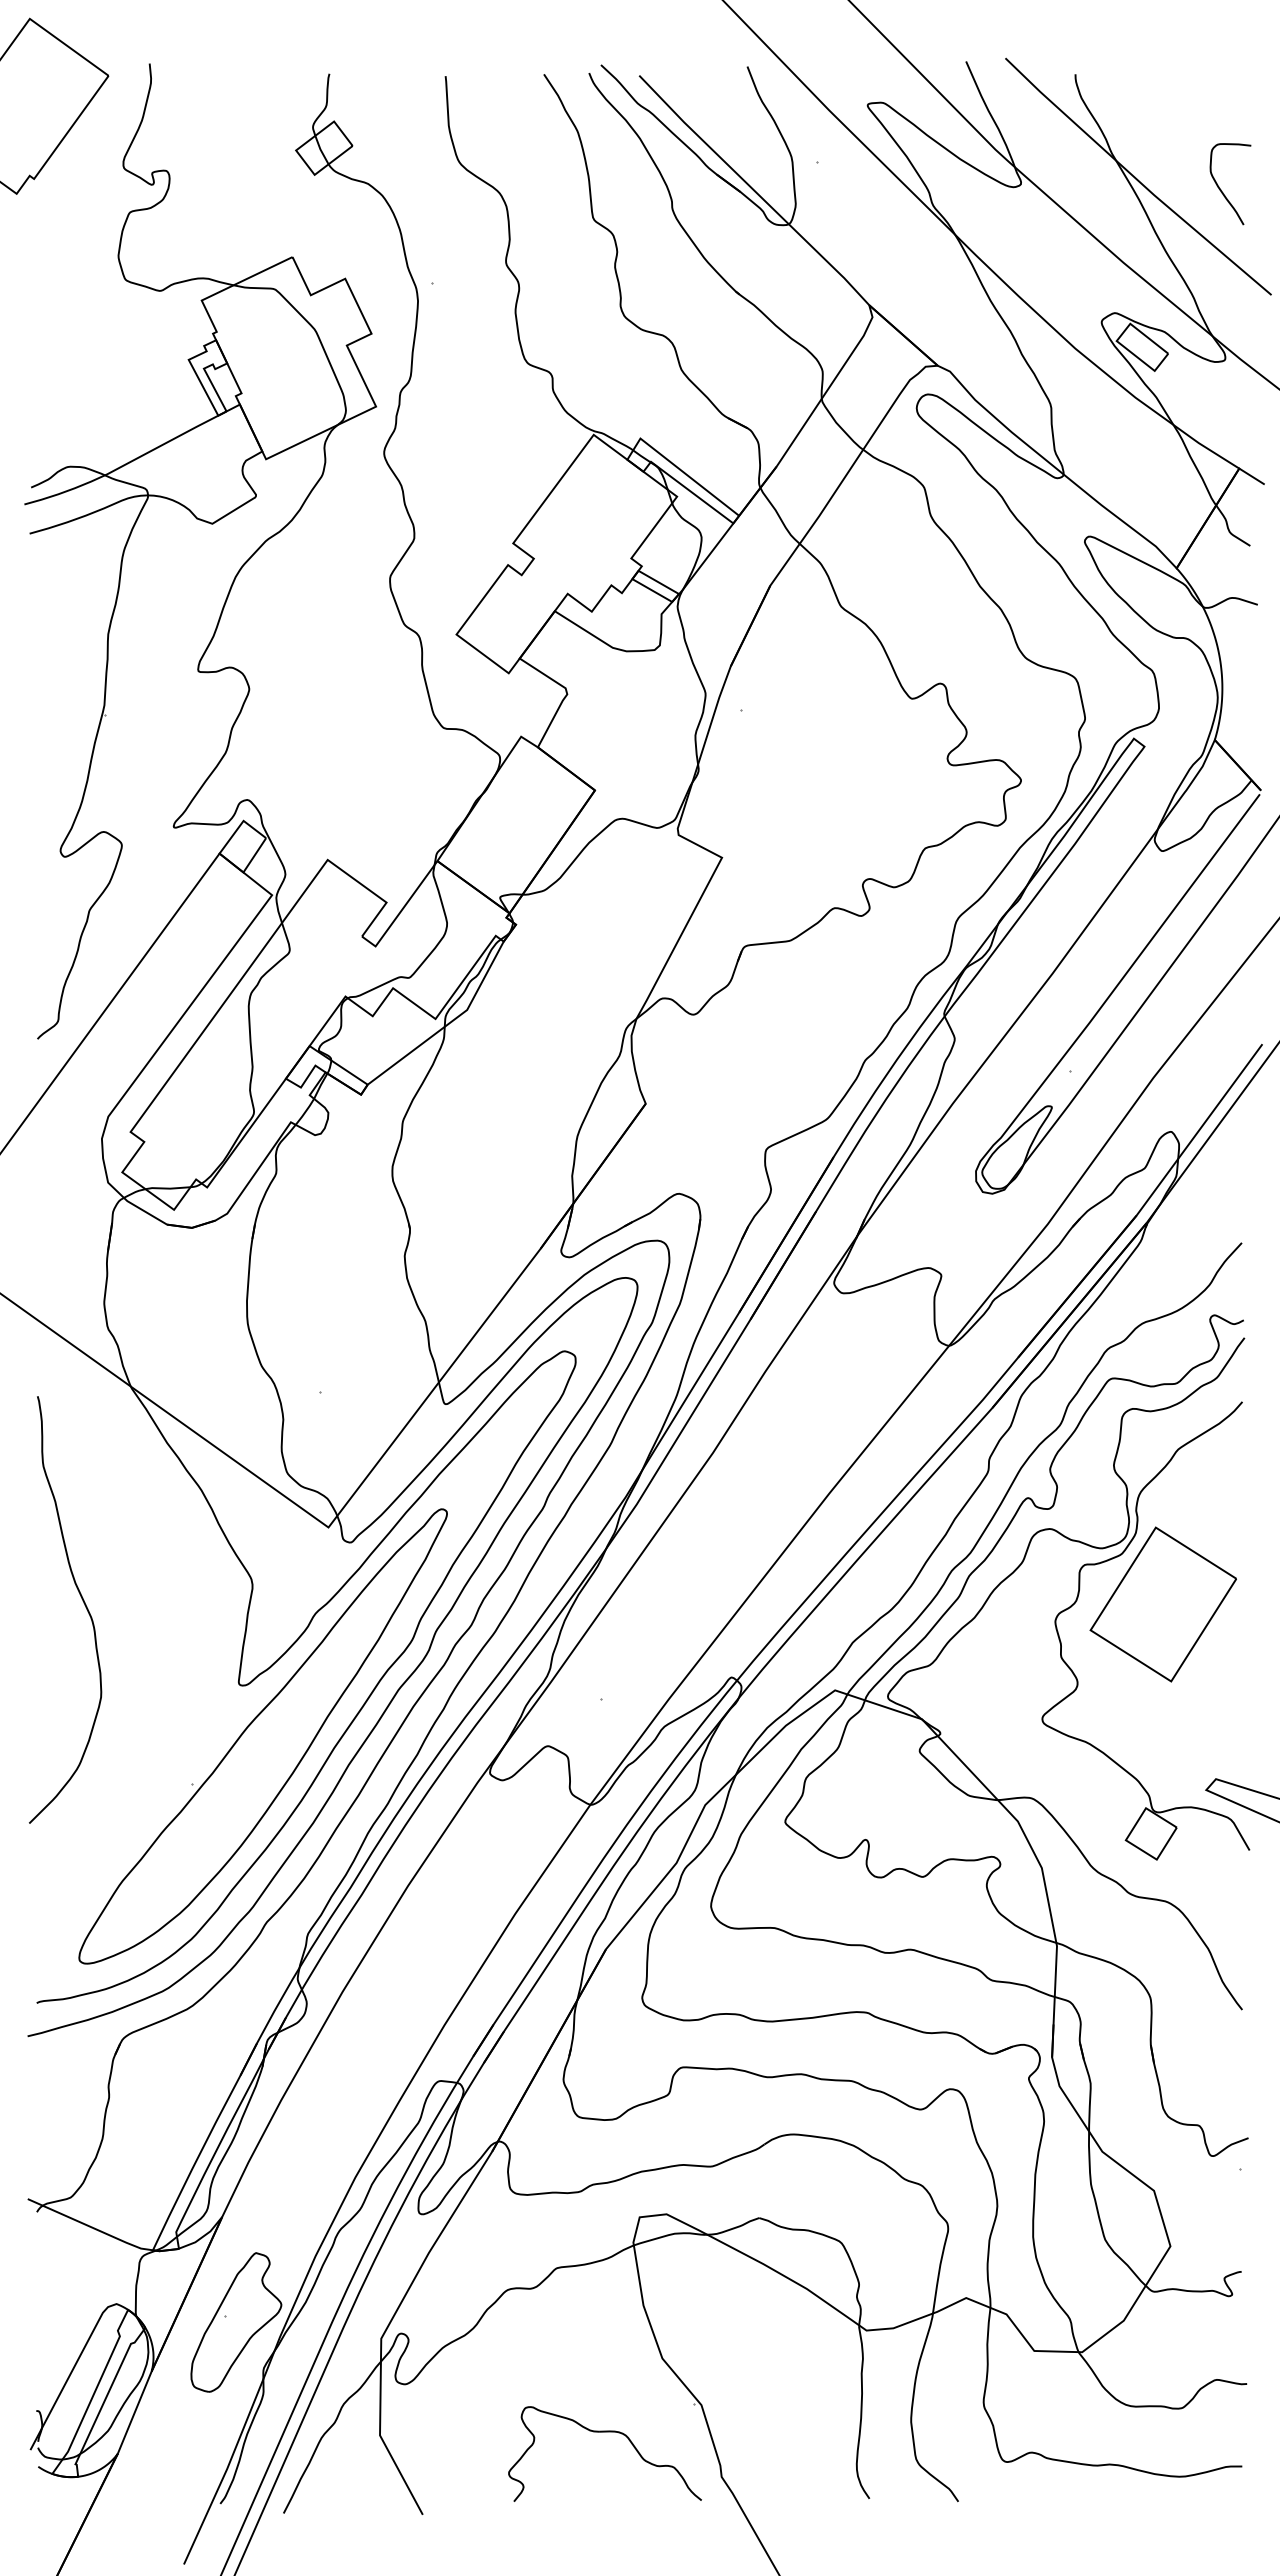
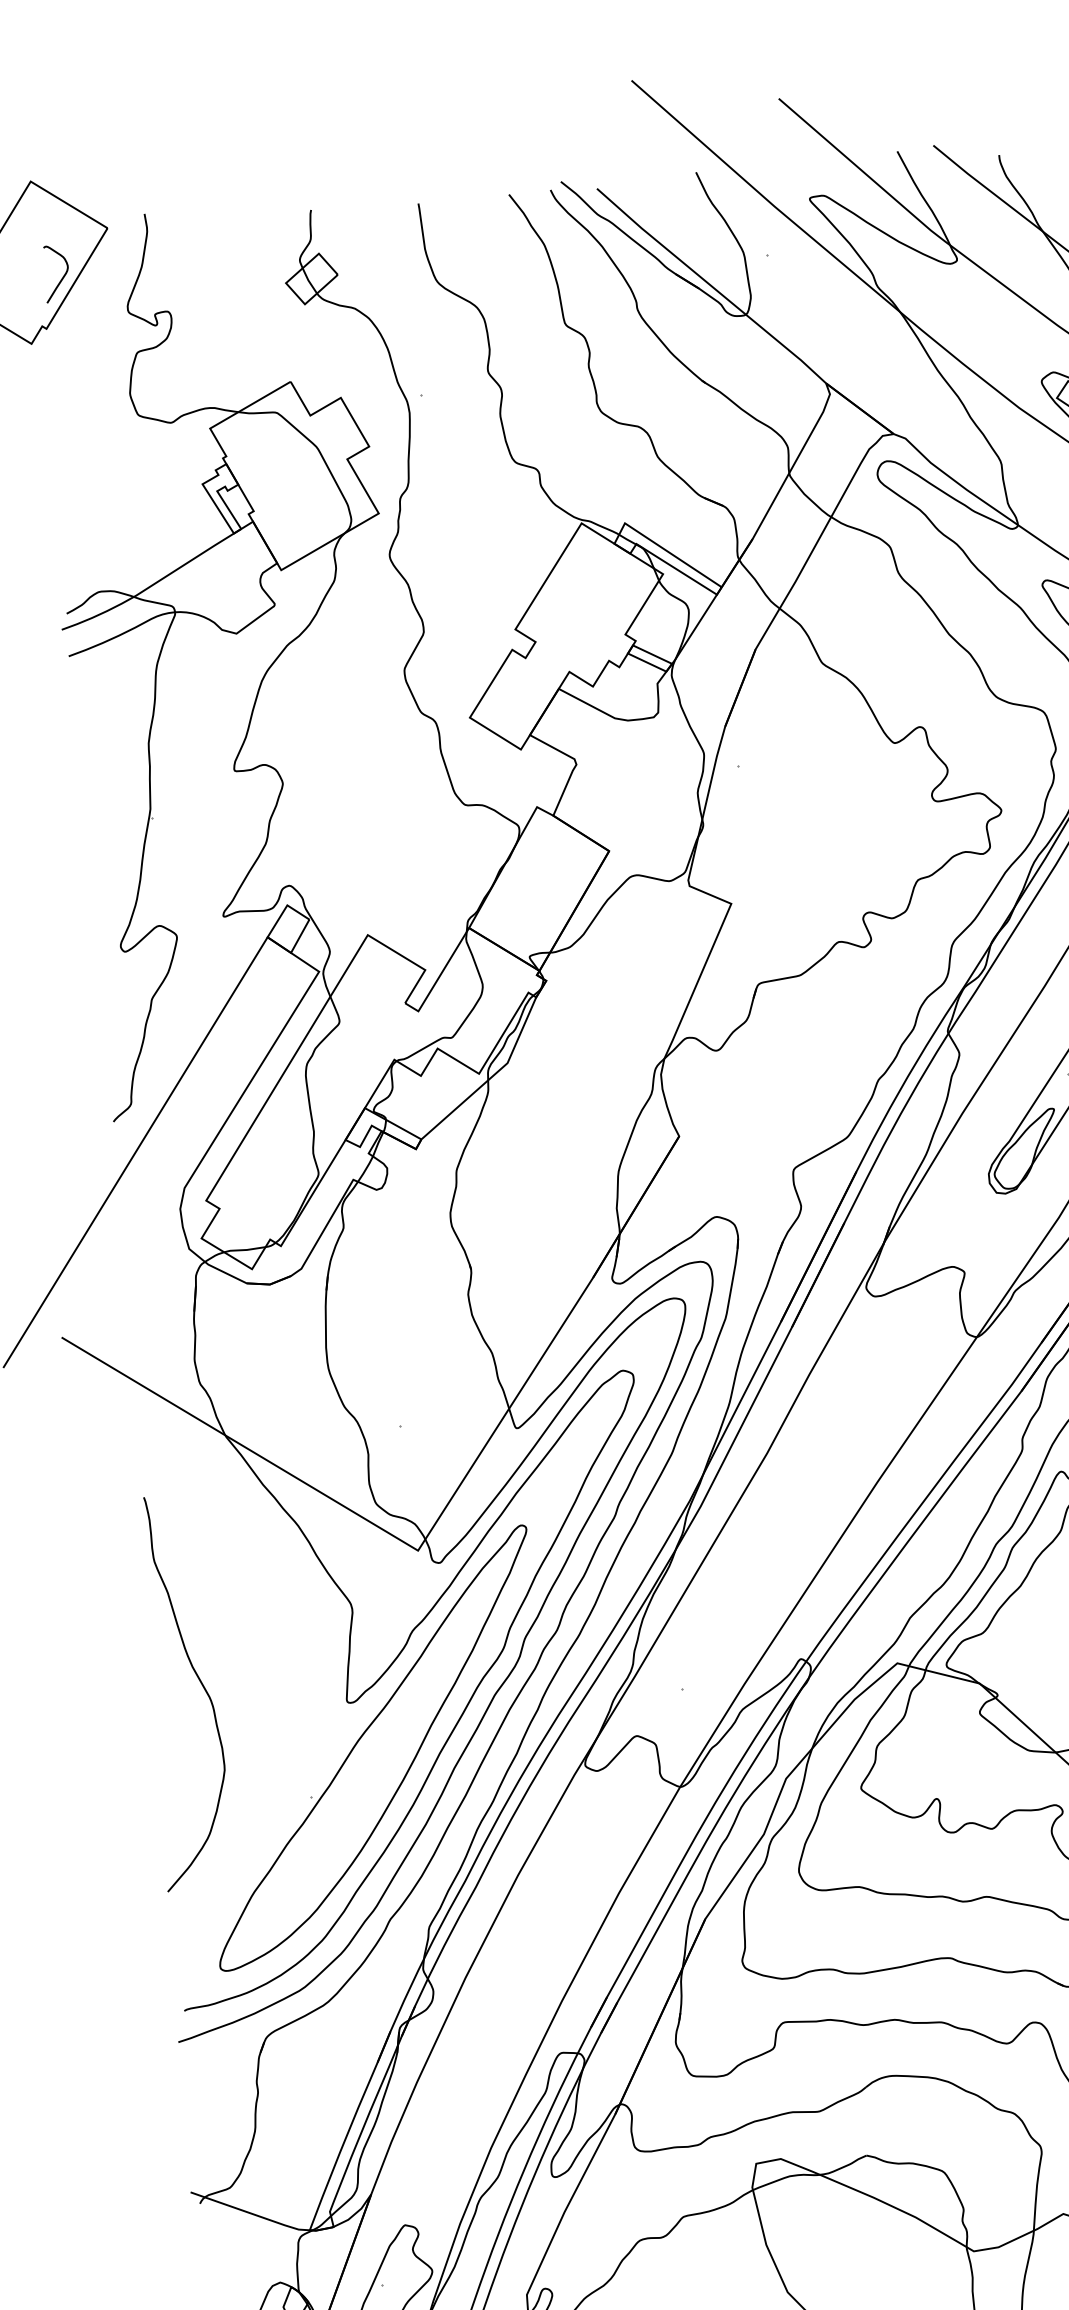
curve: (55, 124) -> (62, 277), added
curve: (82, 1601) -> (200, 1683), moved

